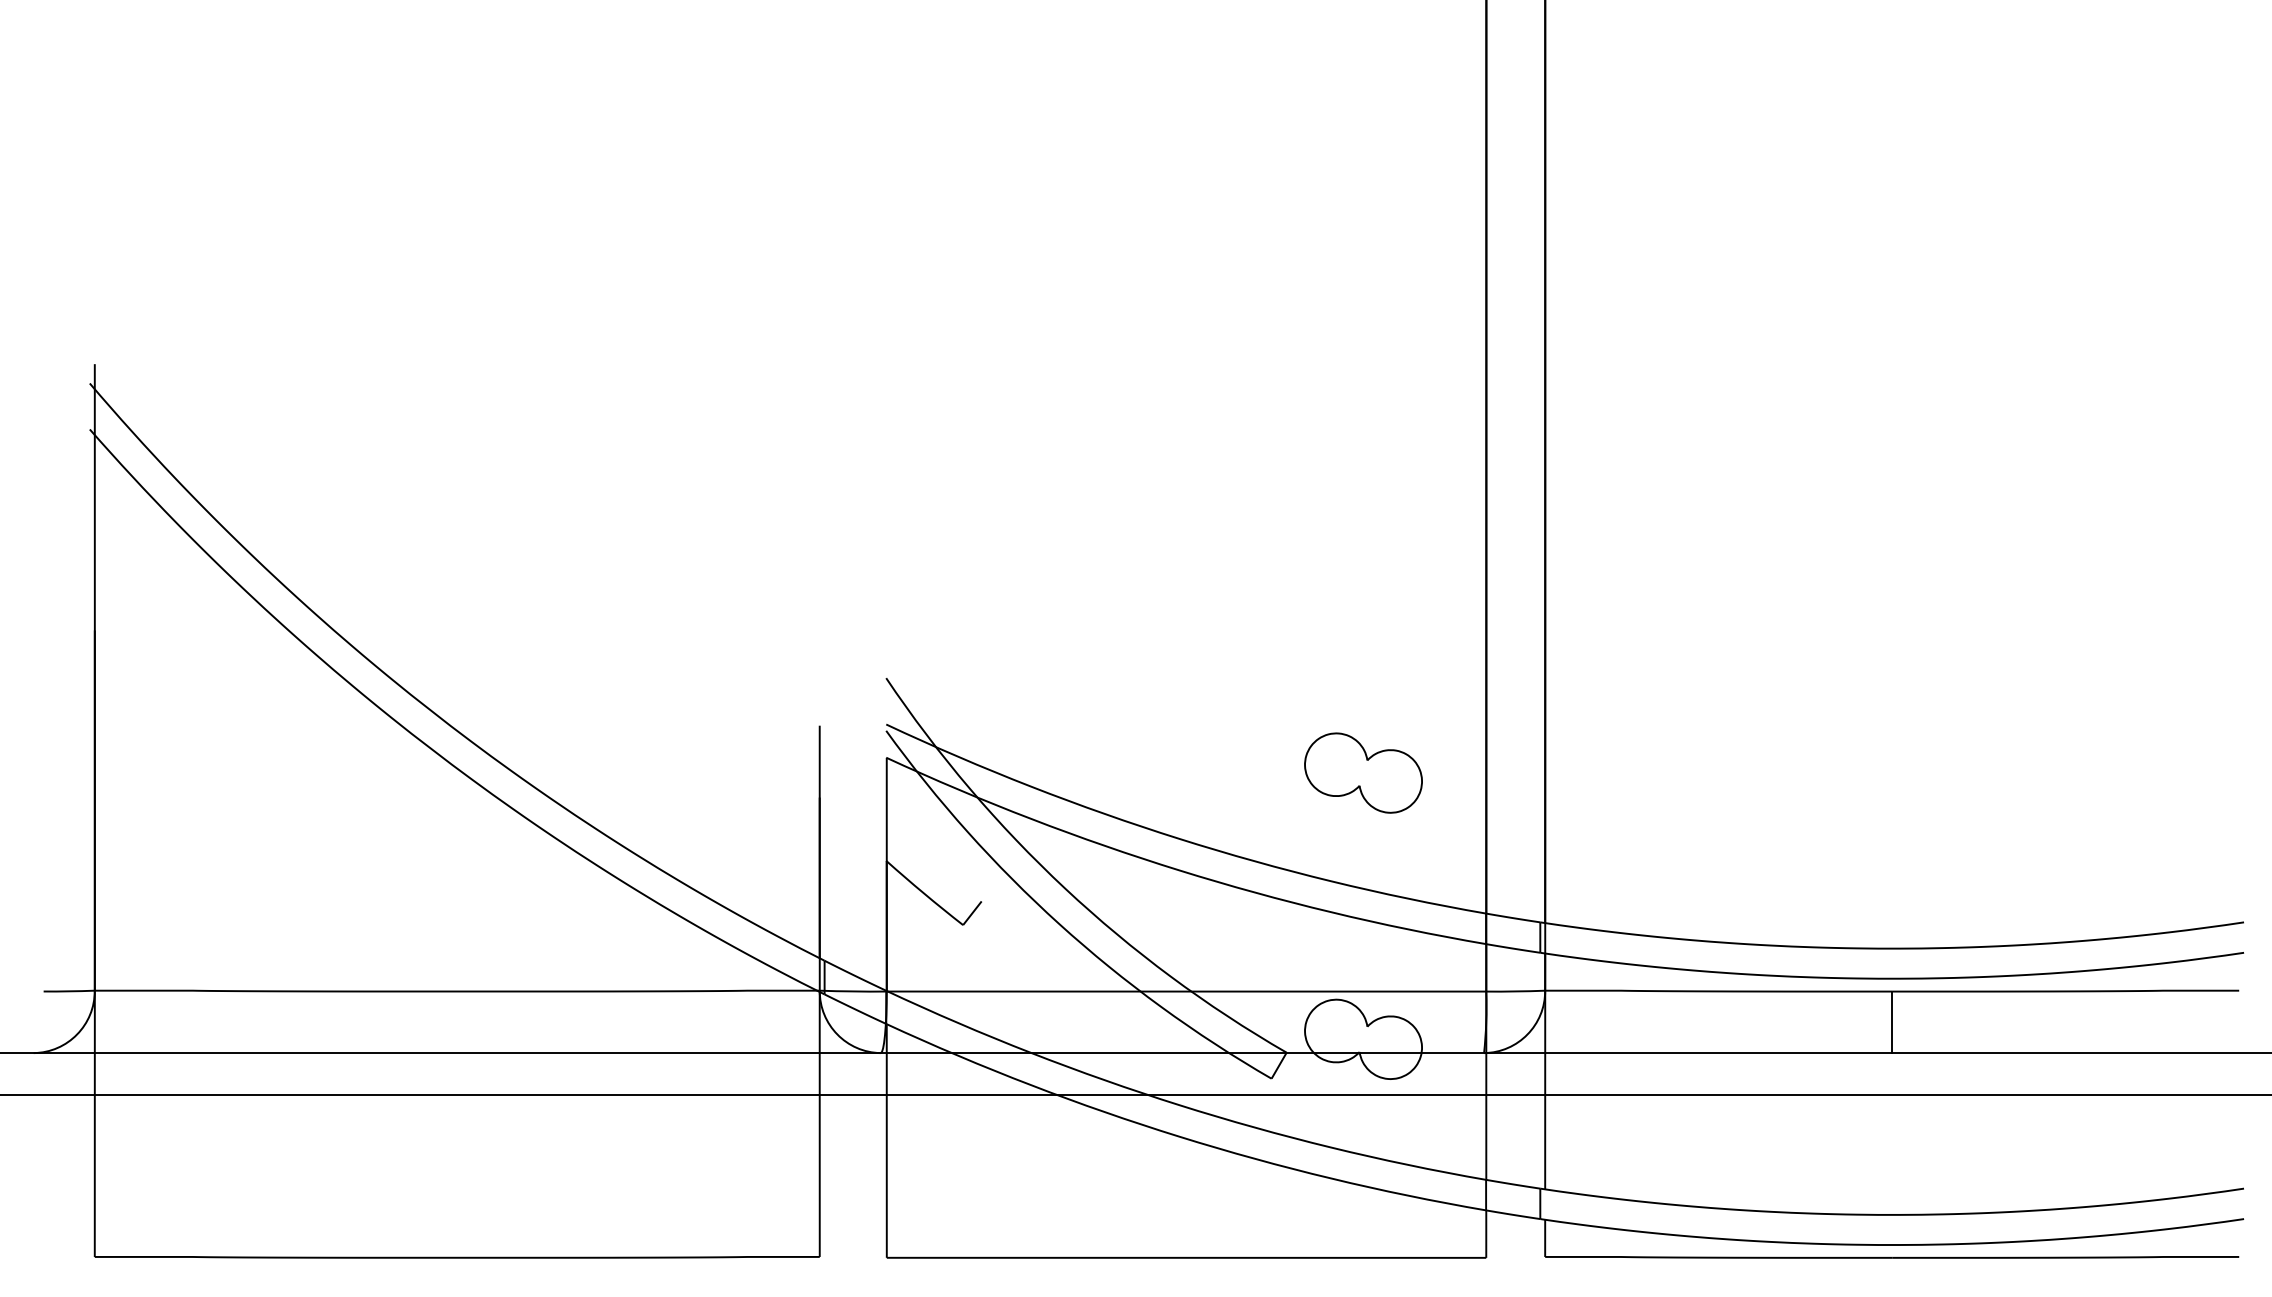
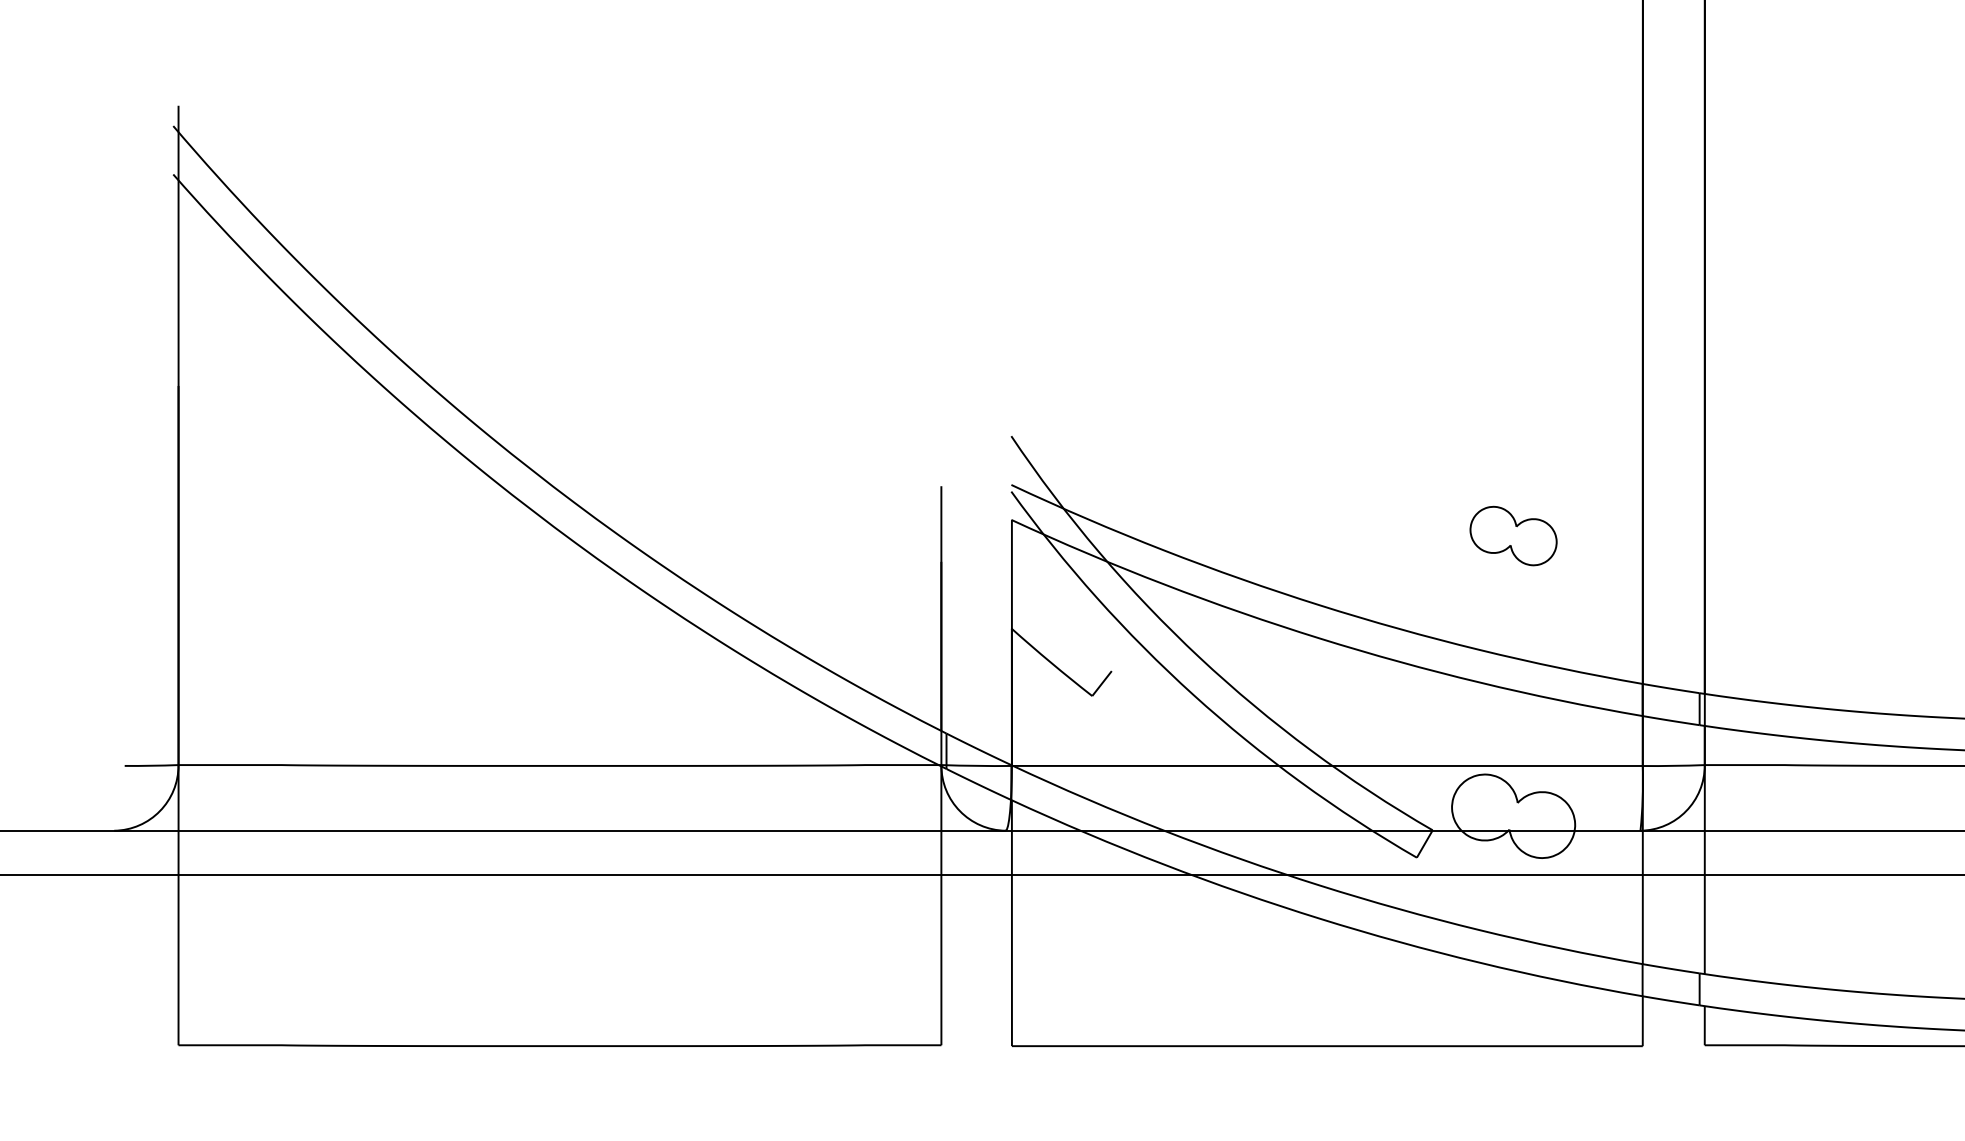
part: (1363, 772) -> (1513, 535), size x0.7

